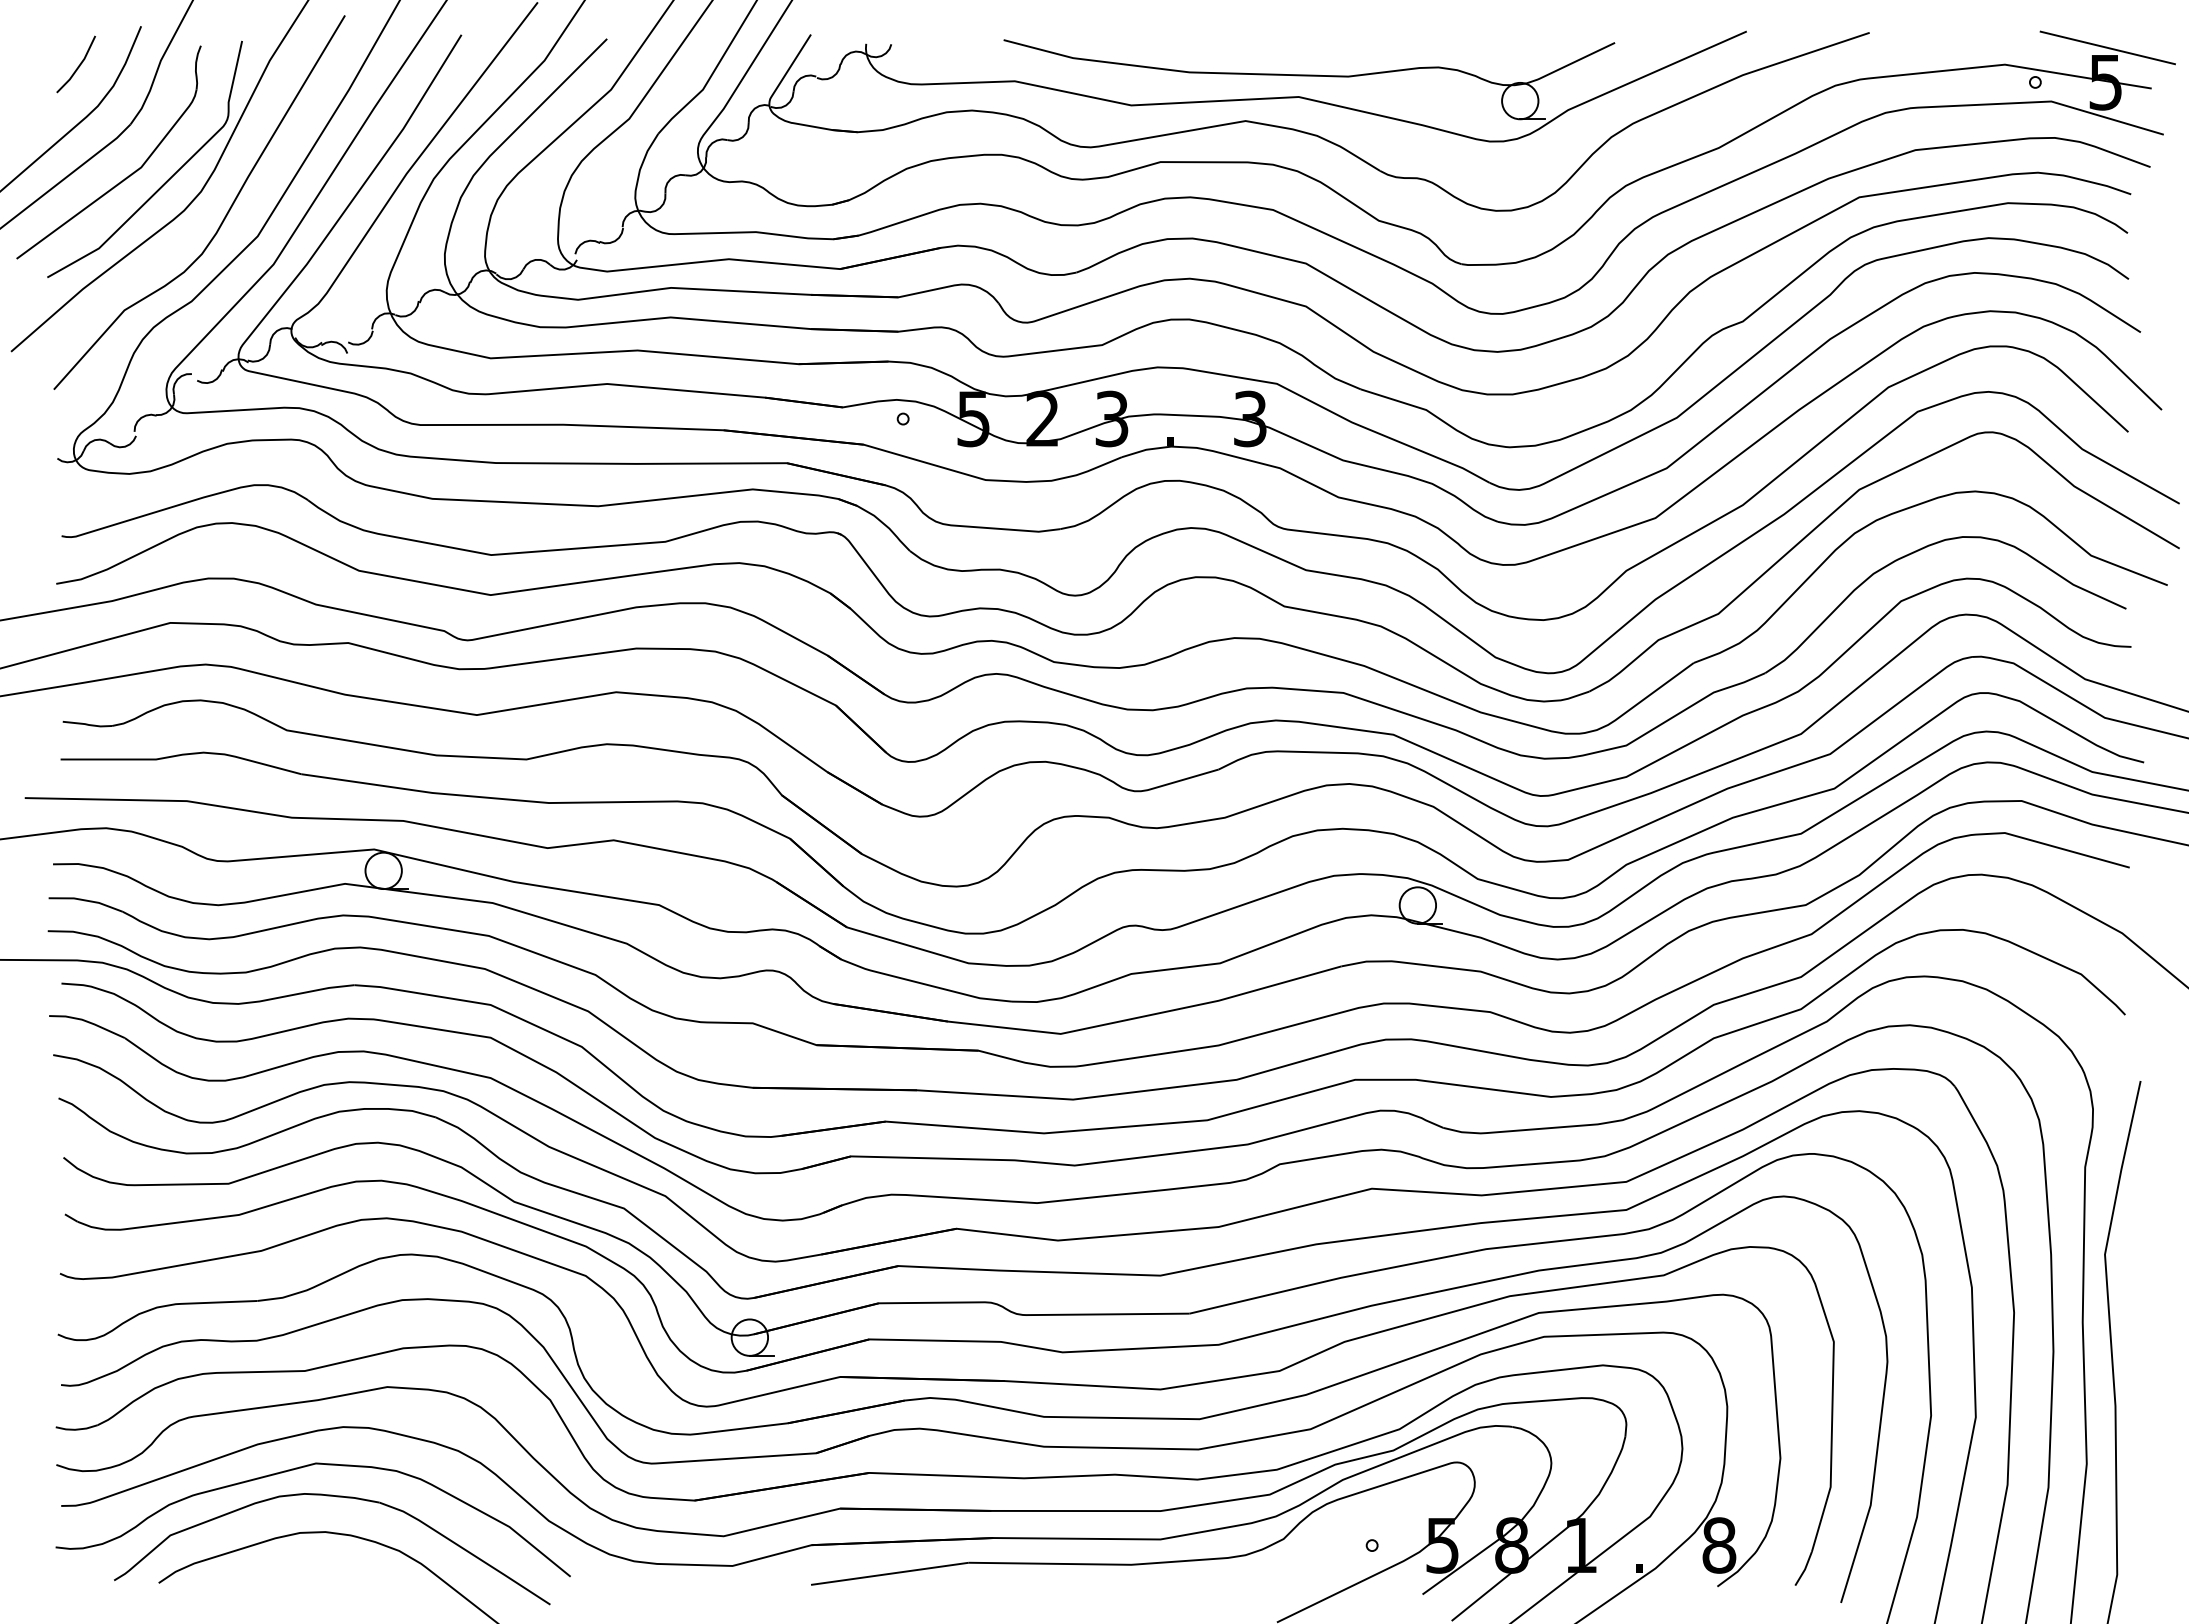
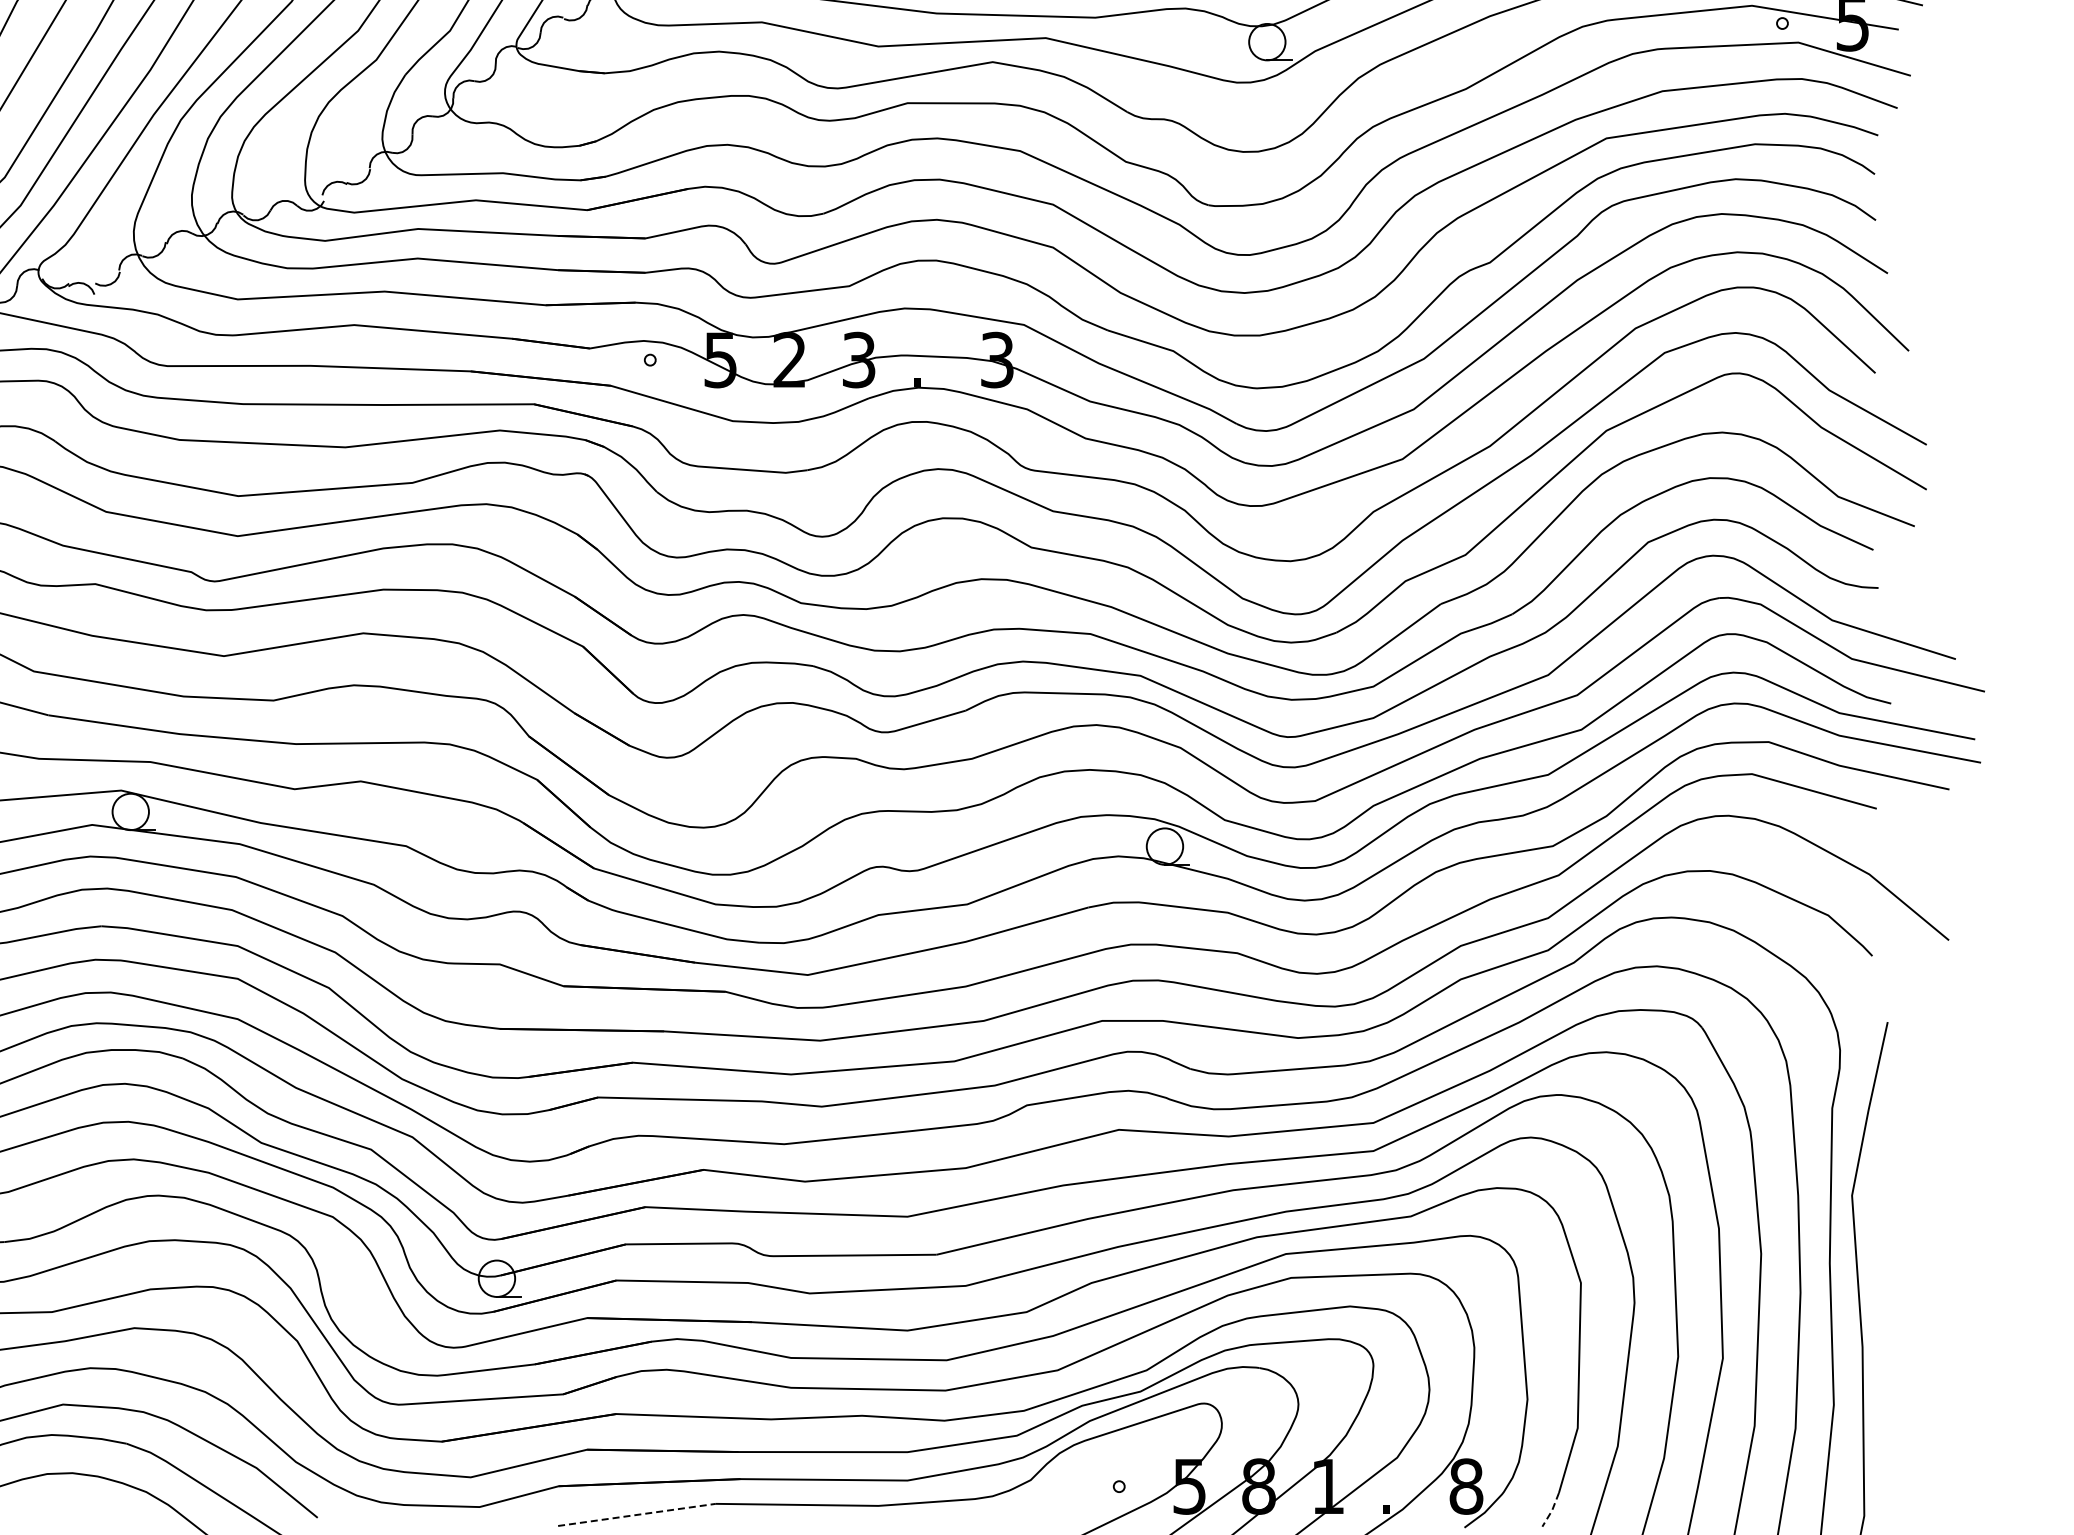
line: (1805, 1569) -> (1552, 1510), solid -> dashed
line: (889, 1573) -> (636, 1514), solid -> dashed

